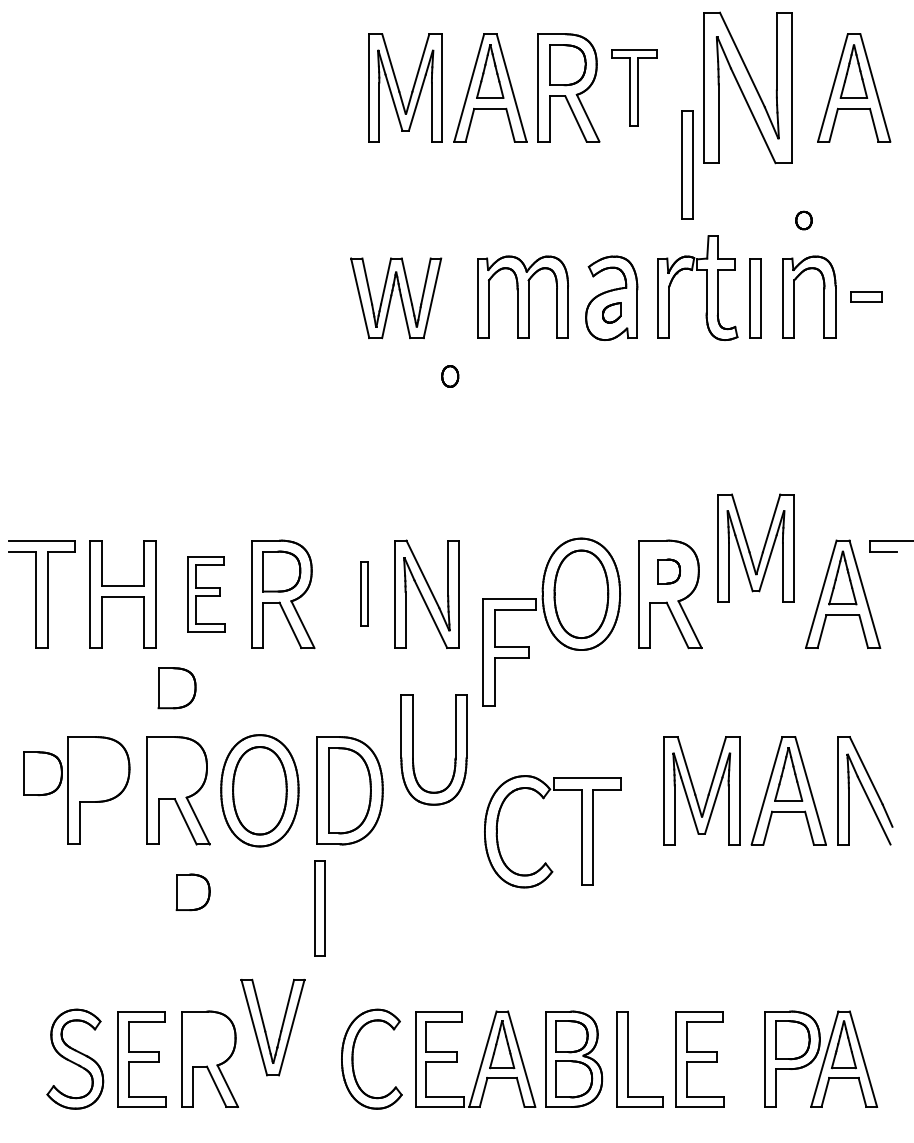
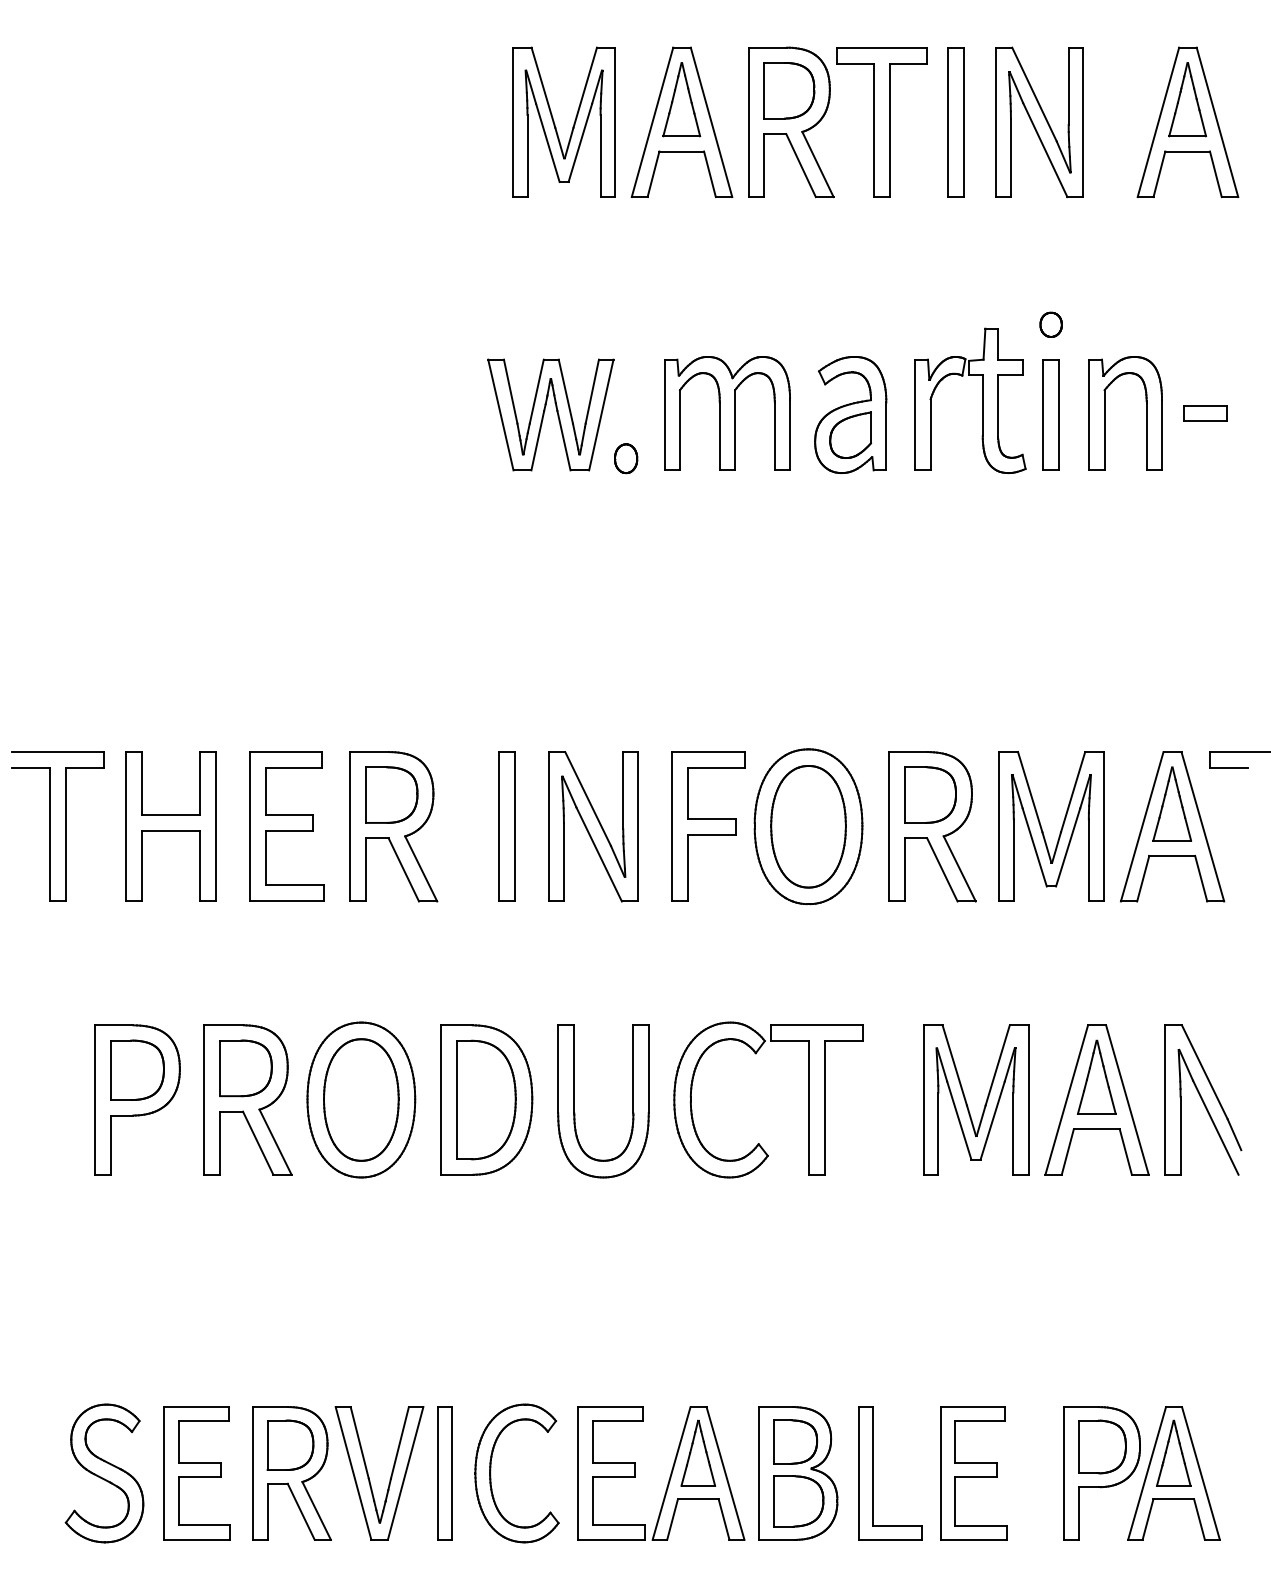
part: (633, 88) -> (881, 122), size x1.43
part: (747, 88) -> (1039, 122), size x0.71
part: (687, 164) -> (955, 122), moved
part: (803, 220) -> (1050, 324), moved
part: (611, 312) -> (850, 434), size x1.67
part: (450, 376) -> (626, 458), moved
part: (749, 549) -> (1042, 828), moved
part: (669, 571) -> (930, 794), size x1.67
part: (206, 594) -> (286, 826), size x1.43
part: (364, 594) -> (506, 826), size x1.67
part: (509, 652) -> (708, 826), moved
part: (176, 688) -> (245, 1068), moved
part: (413, 750) -> (574, 1101), moved
part: (42, 773) -> (137, 1069), moved
part: (581, 831) -> (808, 1099), moved
part: (193, 891) -> (290, 1444), moved
part: (319, 908) -> (444, 1473), moved
part: (265, 1029) -> (369, 1476), moved

